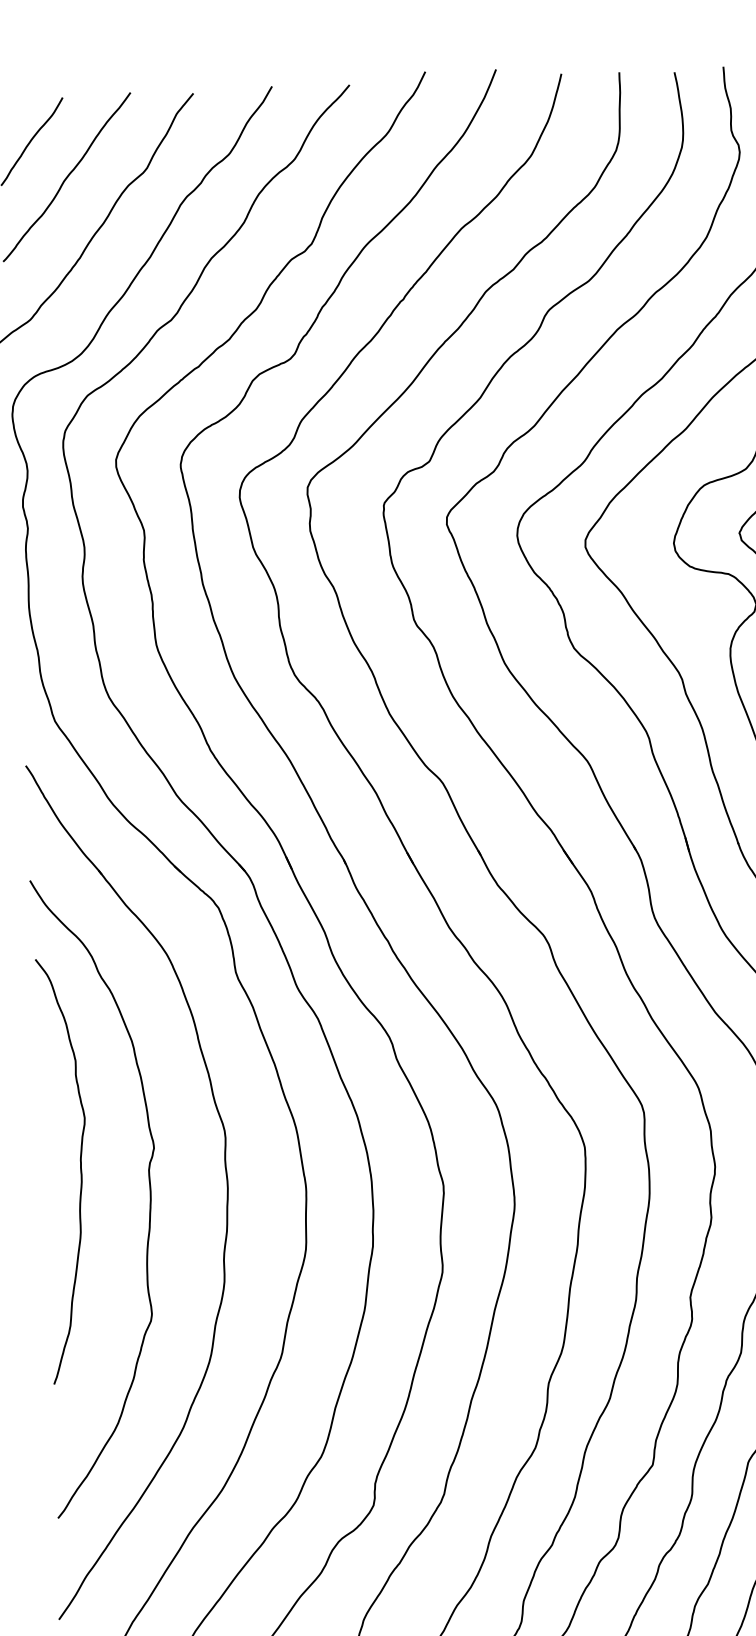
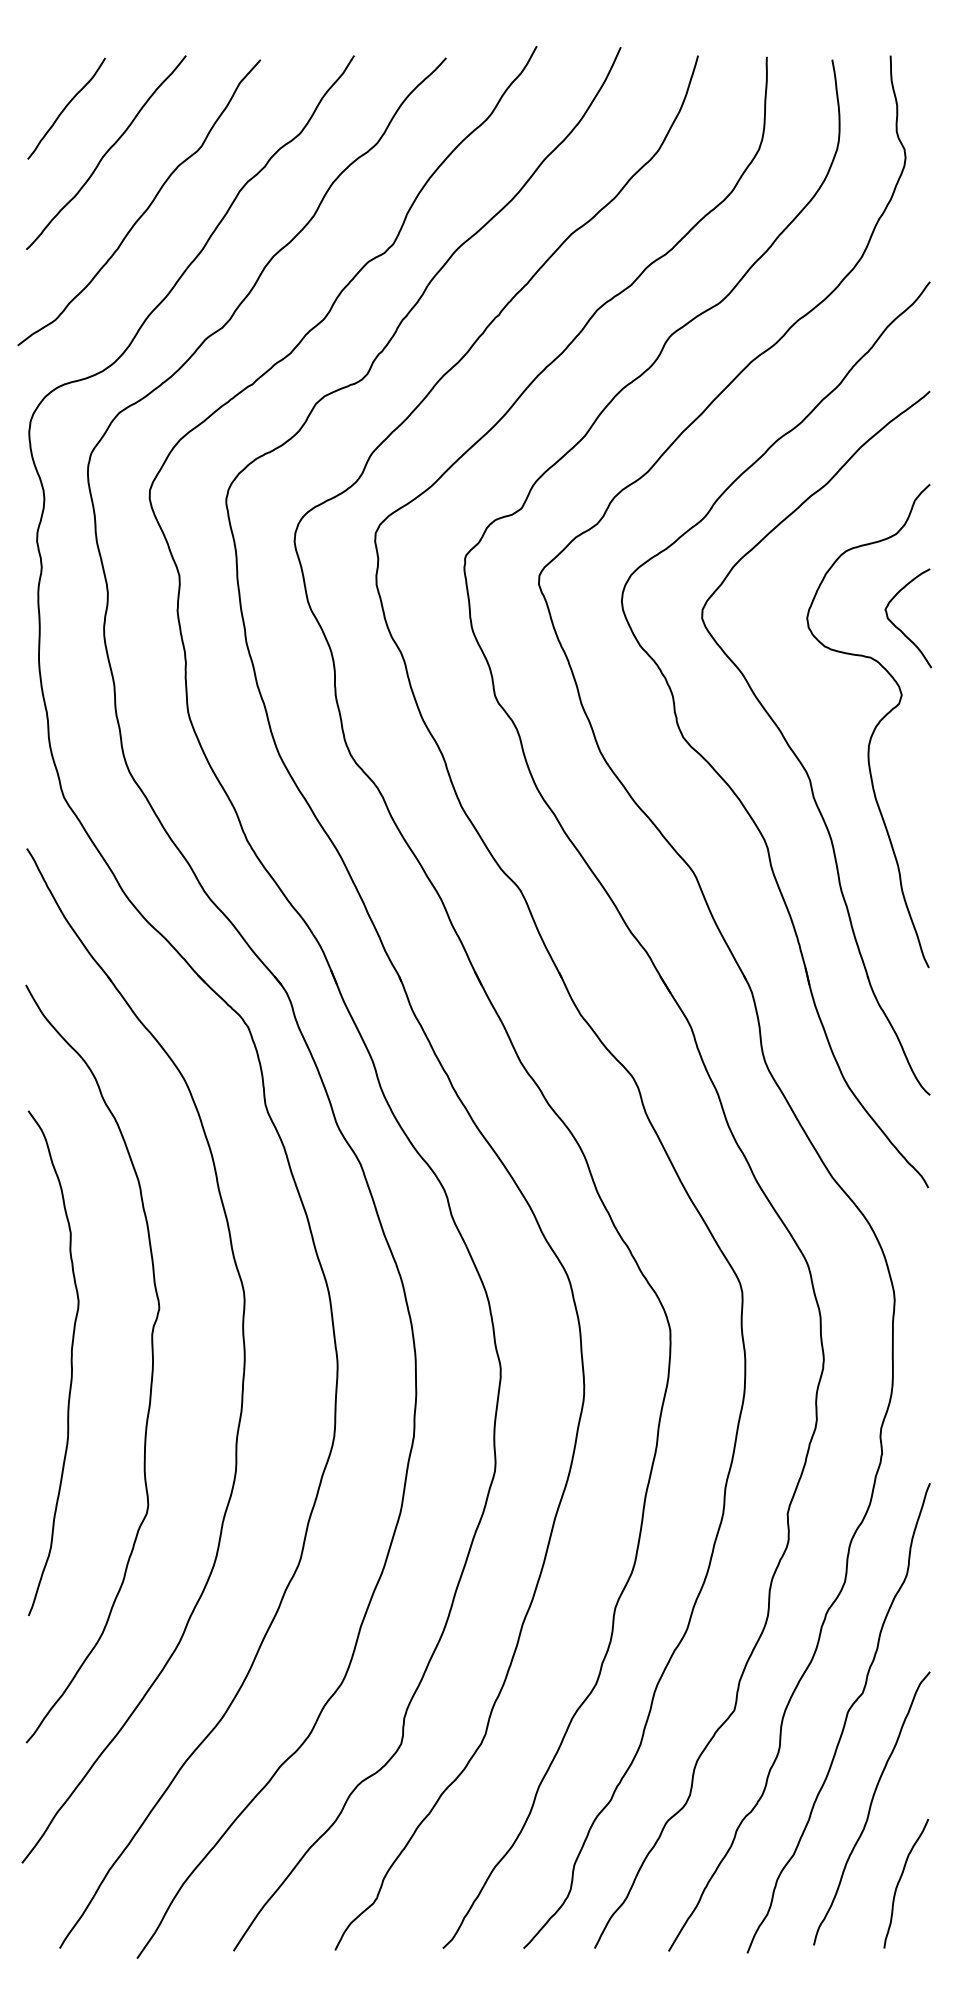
curve: (80, 1170) -> (70, 1363), moved

